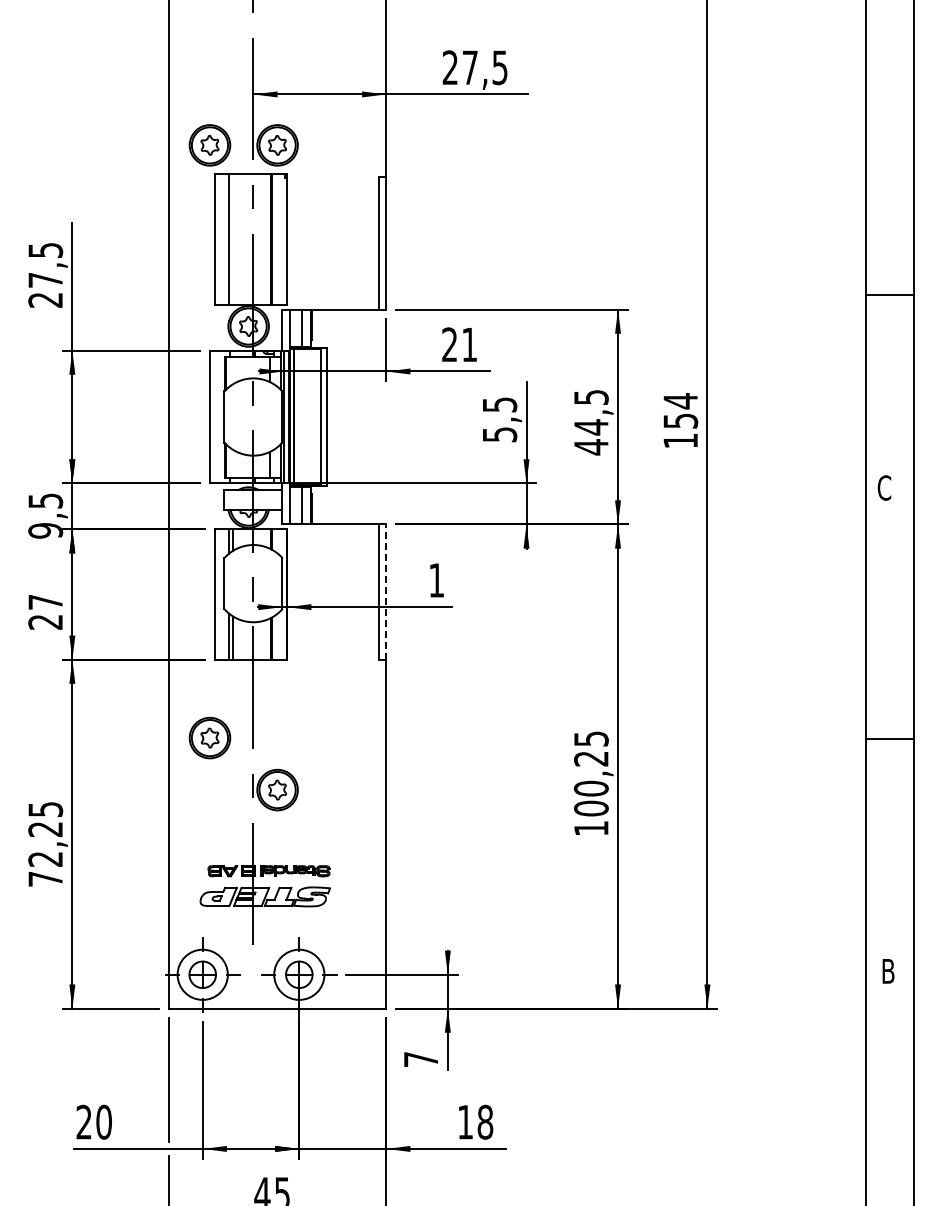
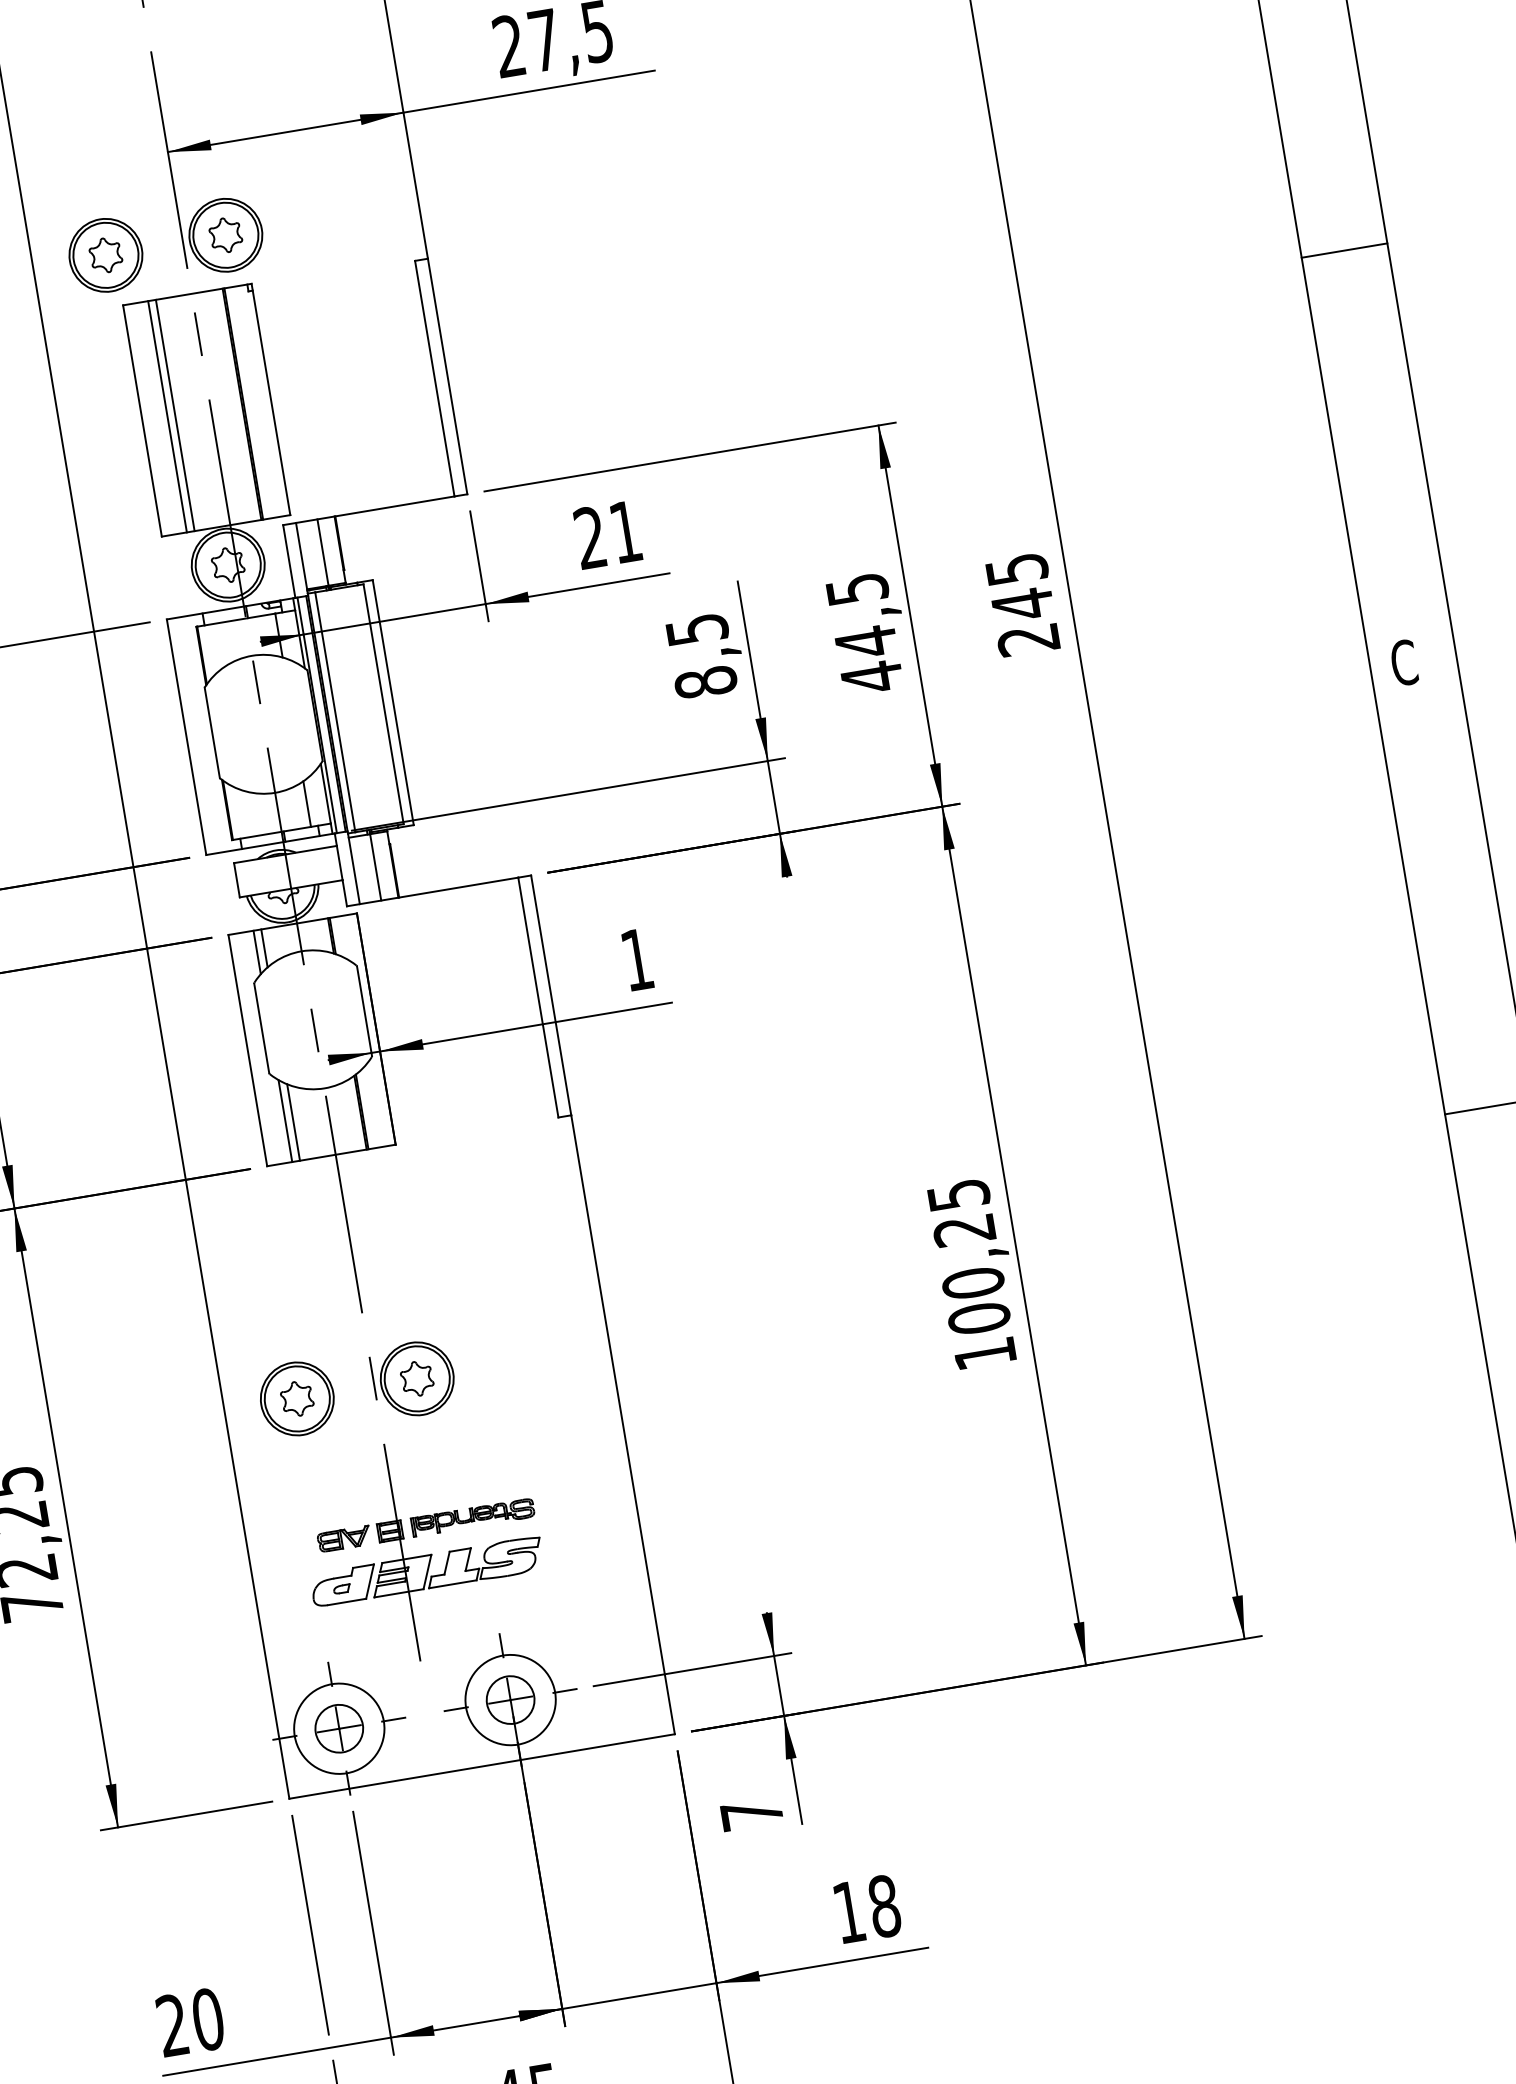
line: (233, 239) -> (175, 415), added
line: (889, 295) -> (1344, 250), moved
text: (680, 420) -> (1022, 603), 154 -> 245
text: (499, 434) -> (705, 682), 5,5 -> 8,5
line: (386, 592) -> (551, 996), dashed -> solid
part: (209, 737) -> (296, 1398), moved

